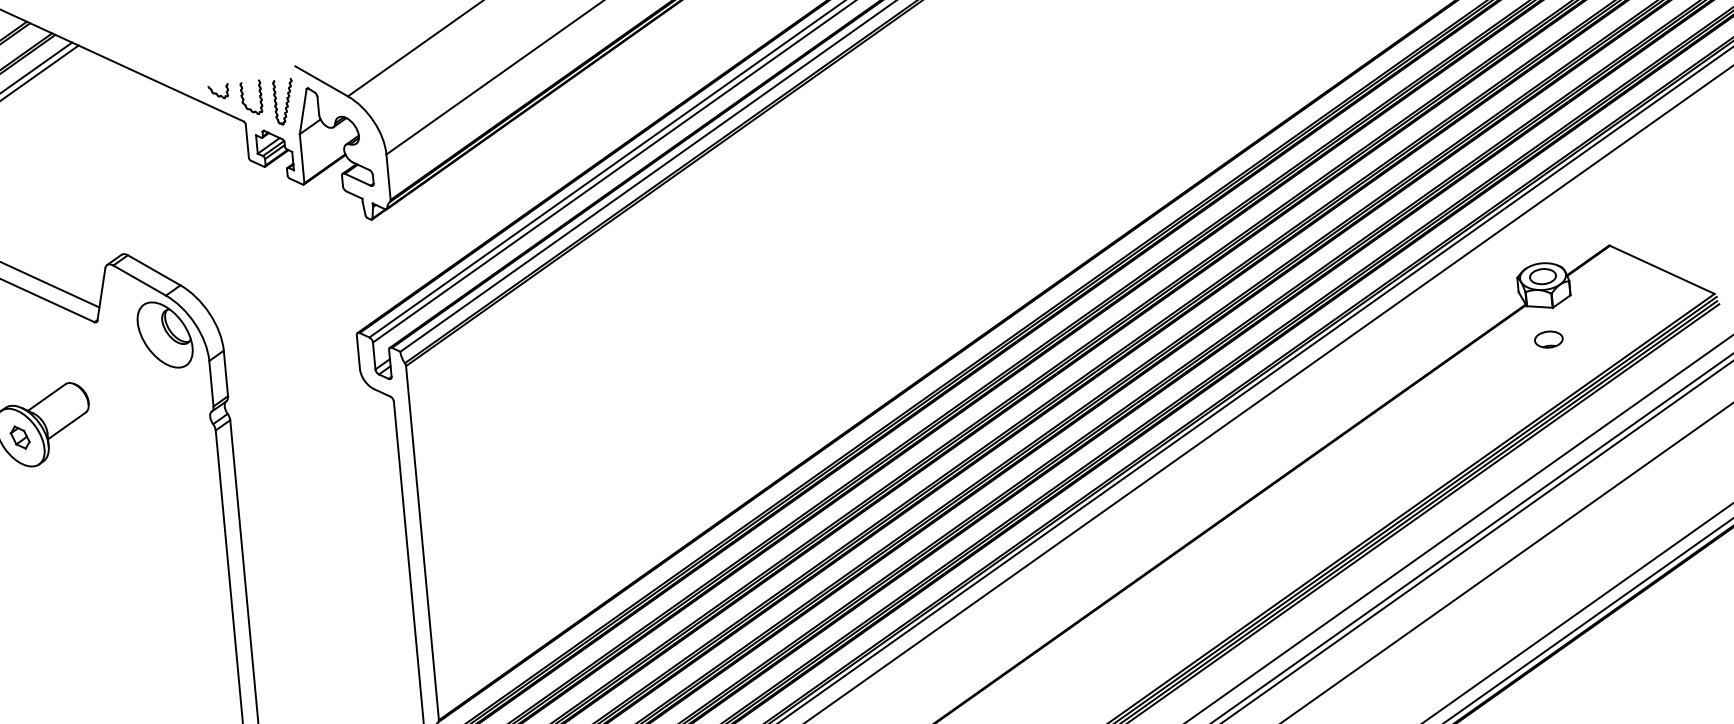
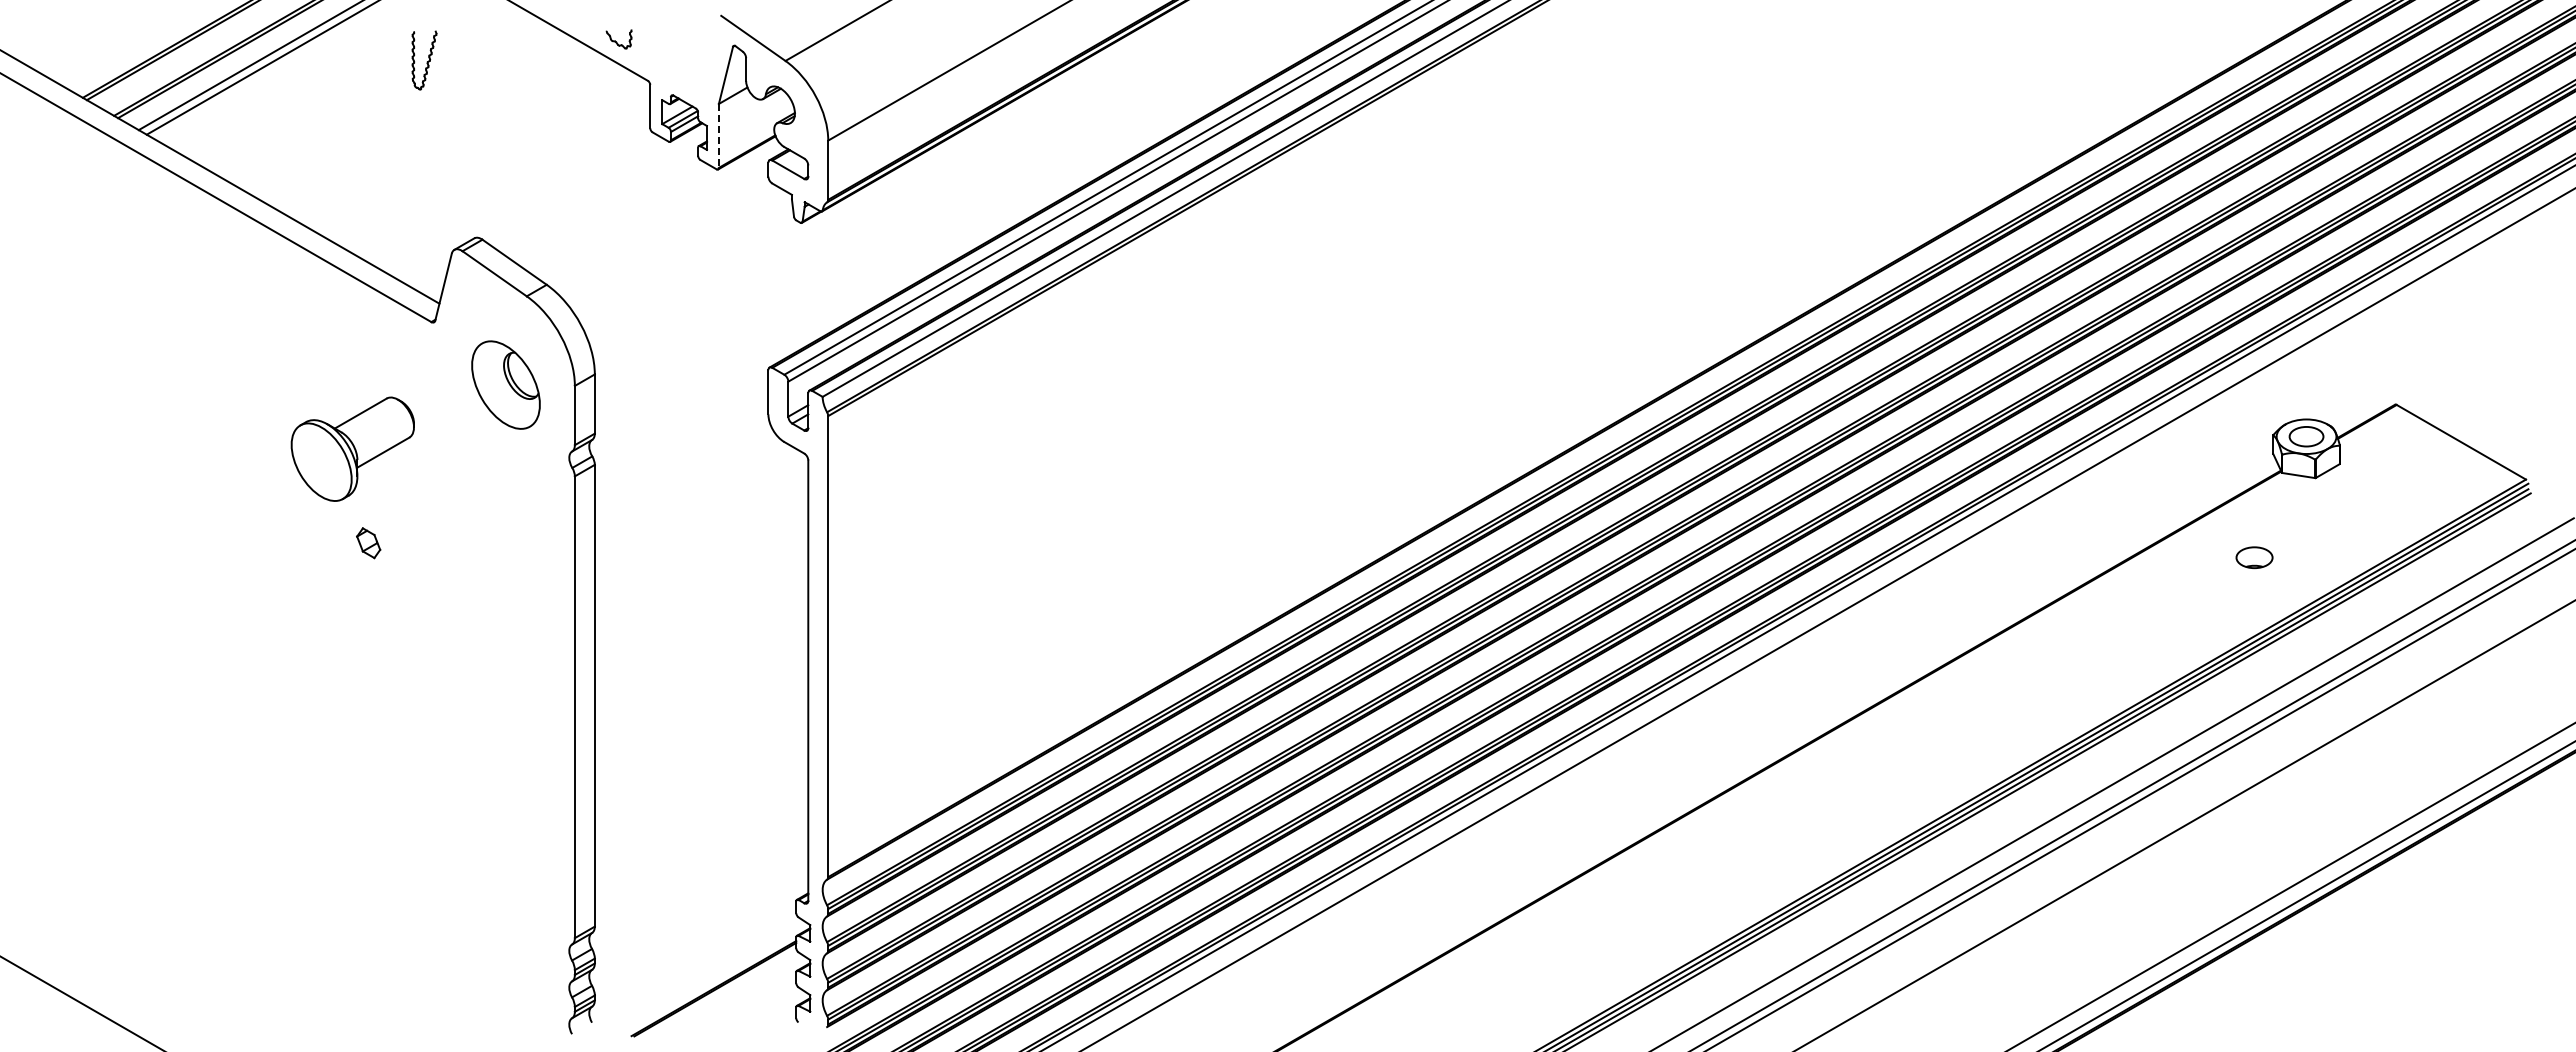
part: (243, 97) -> (650, 50), removed
part: (284, 101) -> (424, 60), moved
line: (301, 158) -> (718, 135), solid -> dashed
part: (164, 334) -> (505, 384), moved
part: (1548, 339) -> (2254, 557), moved
part: (20, 437) -> (368, 543), moved

